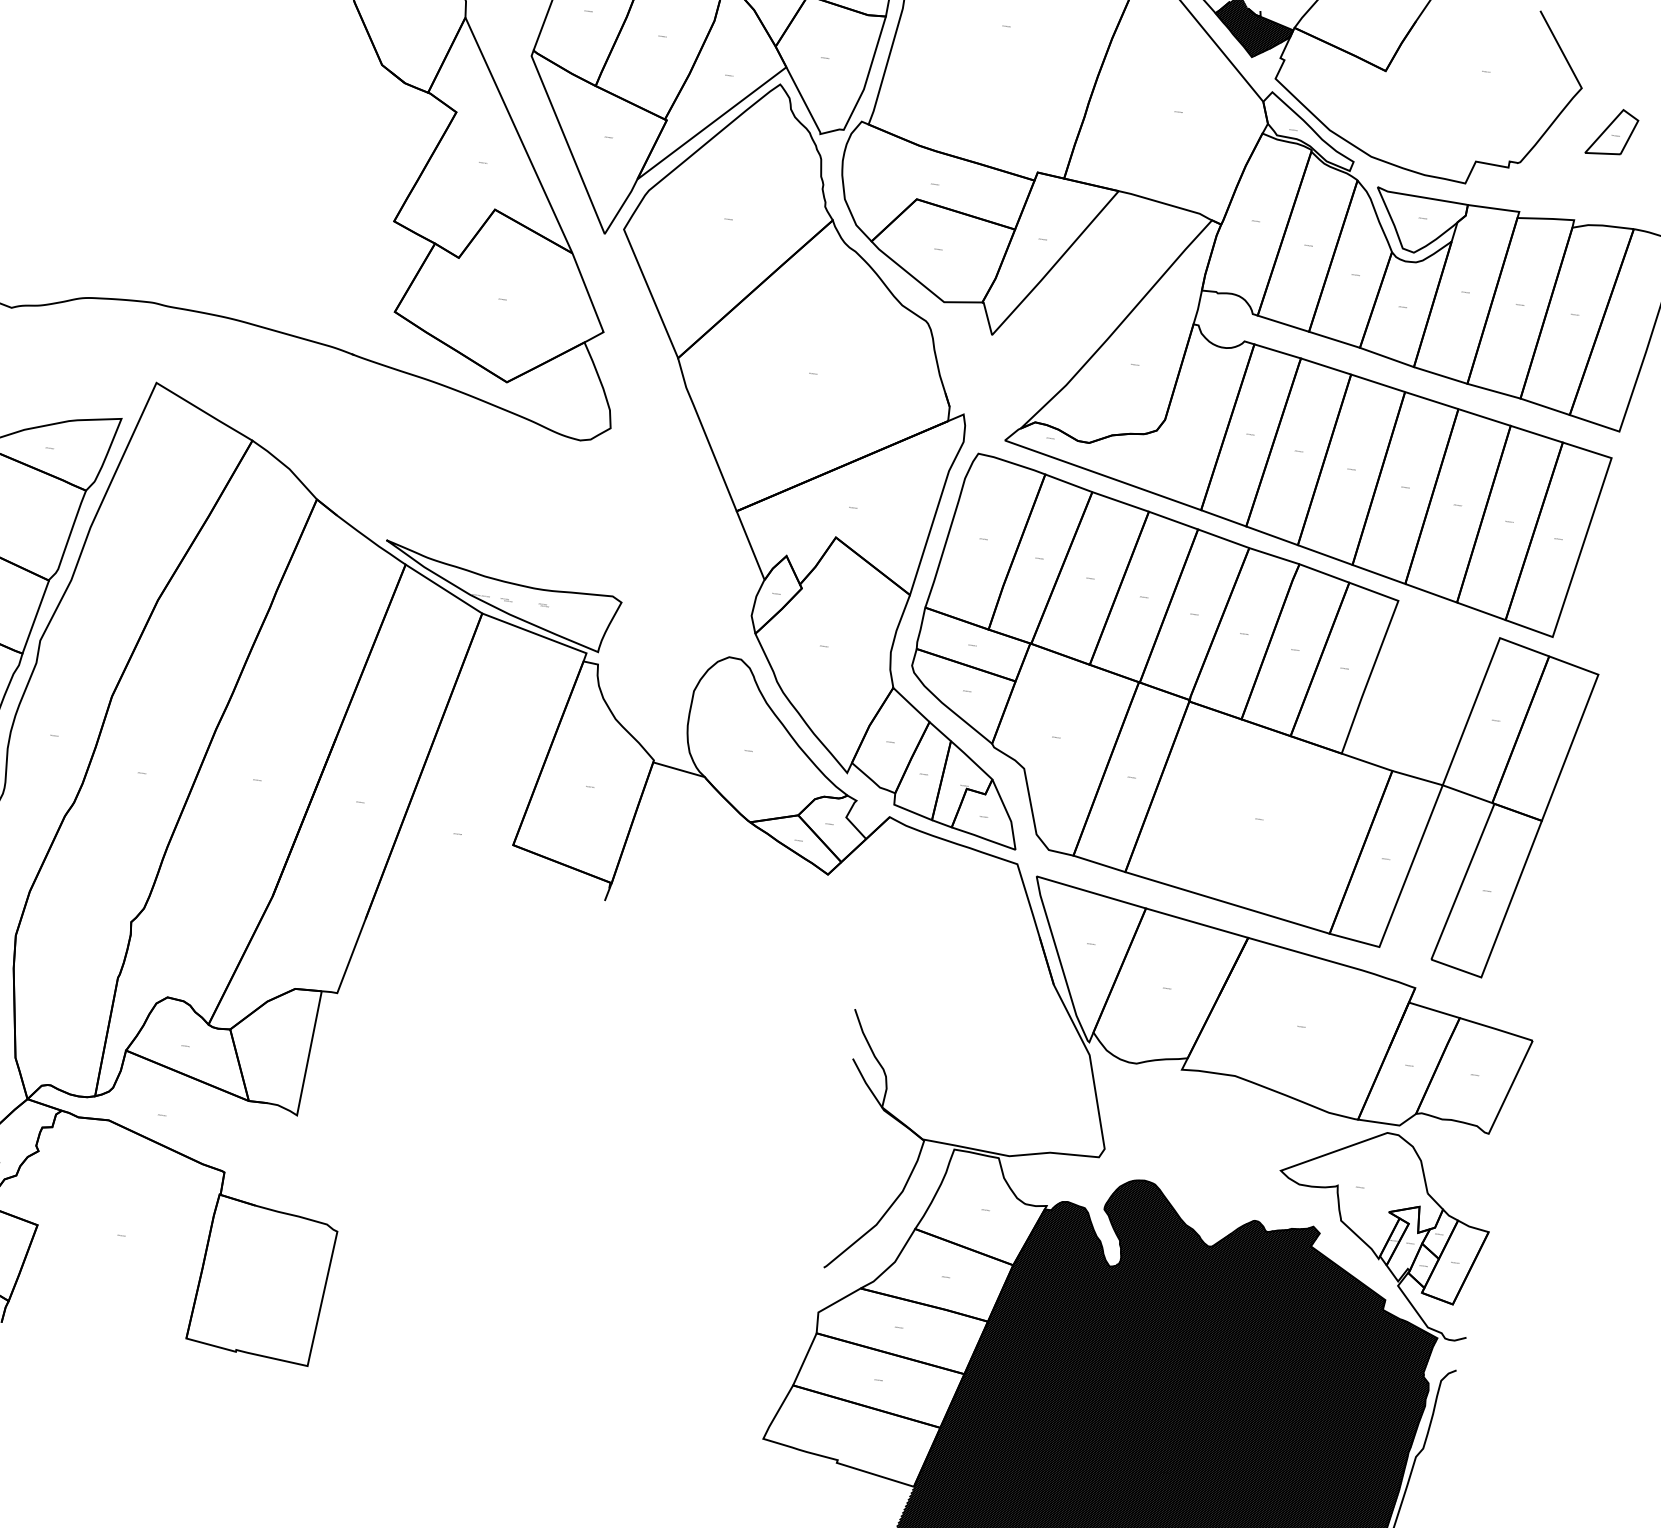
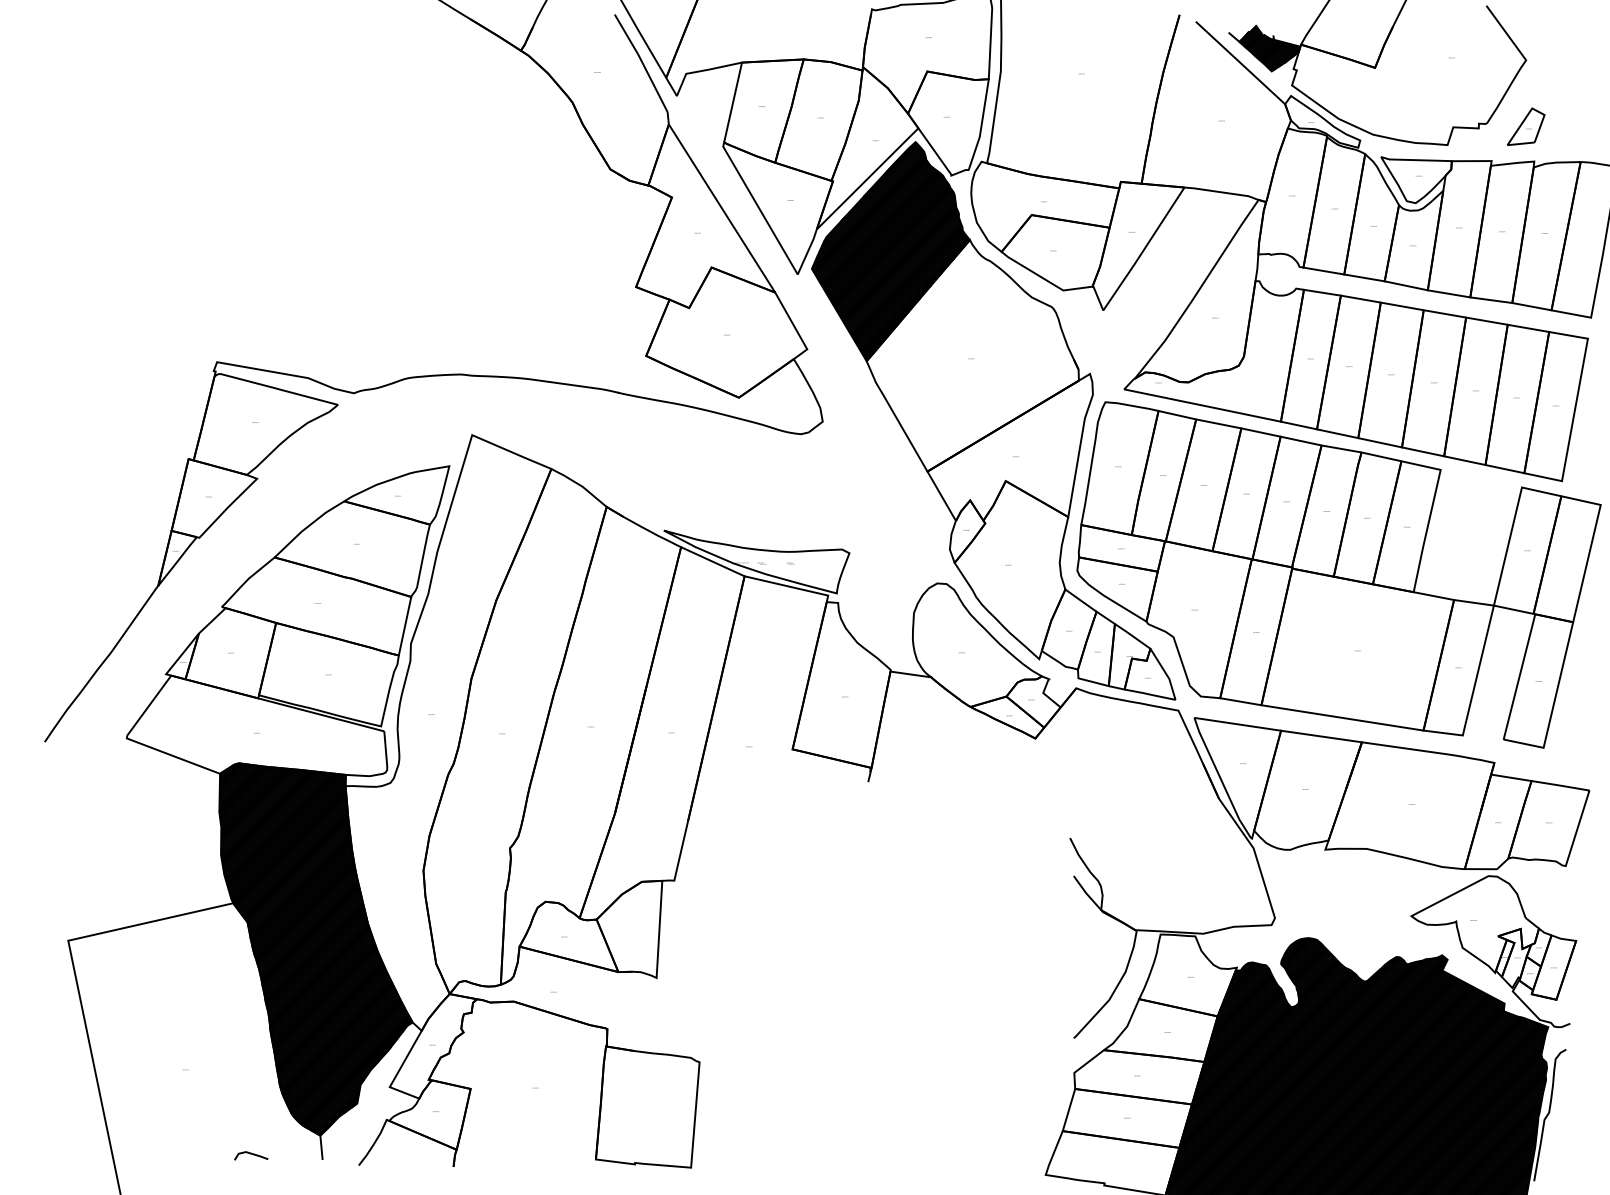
part: (1611, 132) -> (1525, 126), moved
hatch: (728, 221) -> (890, 251), added

